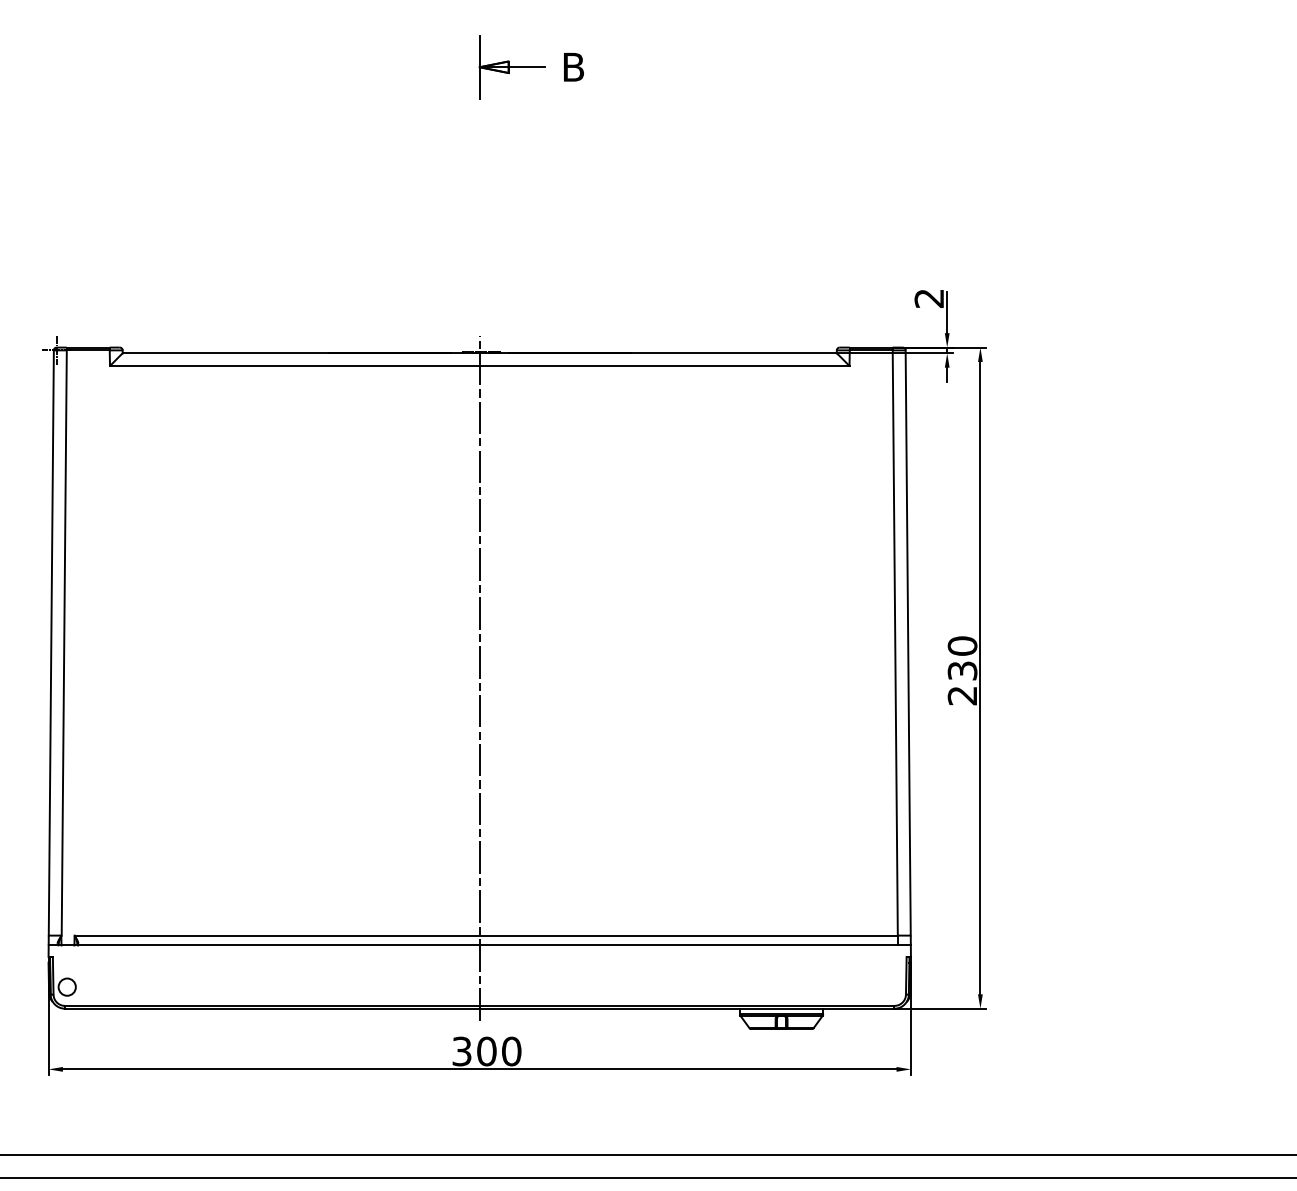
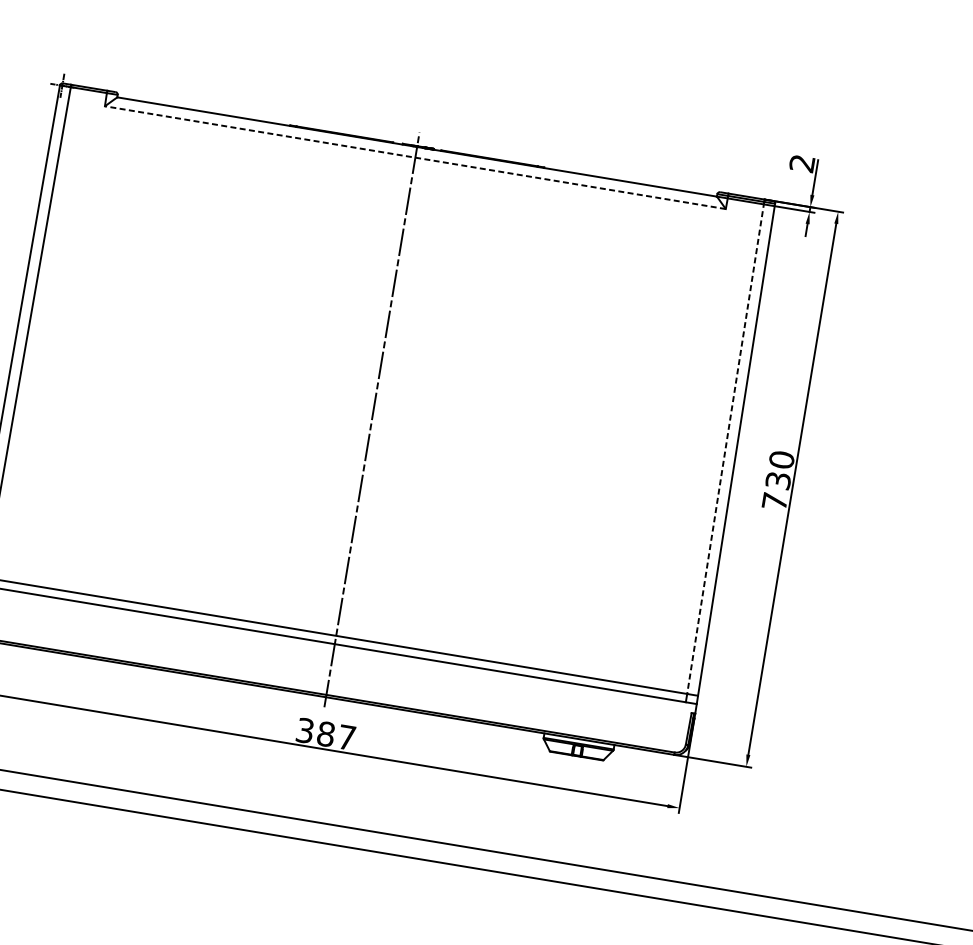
line: (479, 366) -> (415, 158), solid -> dashed
line: (895, 642) -> (725, 447), solid -> dashed
text: (961, 695) -> (774, 501), 230 -> 730
text: (499, 1051) -> (336, 735), 300 -> 387

